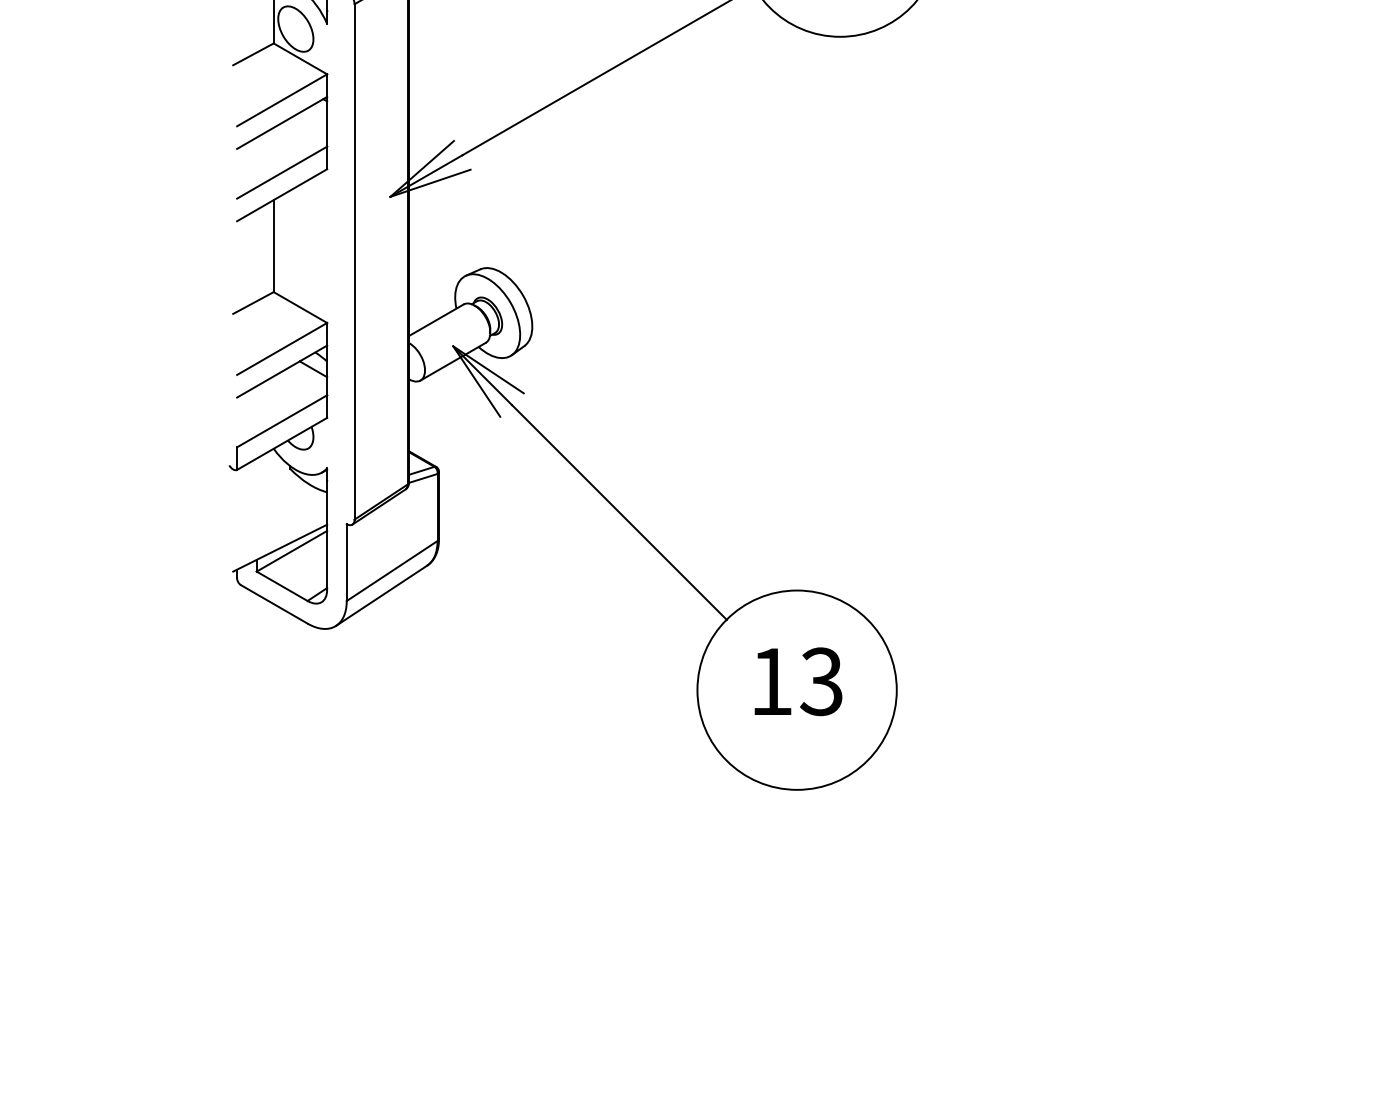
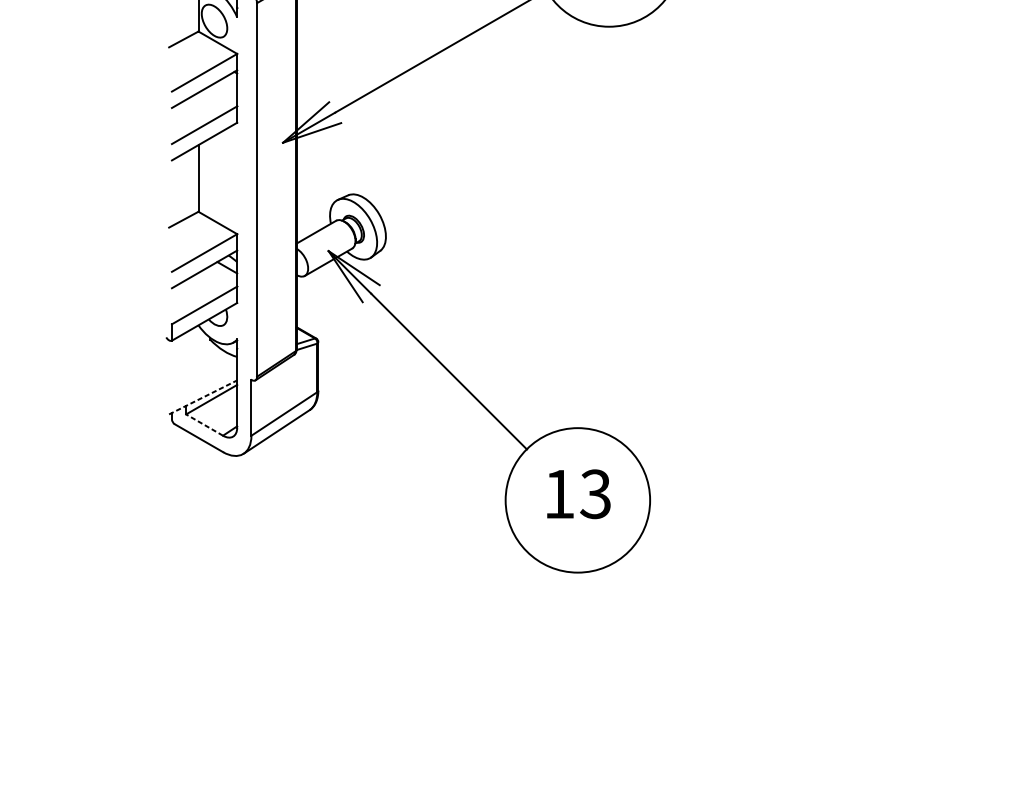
line: (280, 548) -> (203, 397), solid -> dashed
line: (281, 586) -> (204, 425), solid -> dashed

